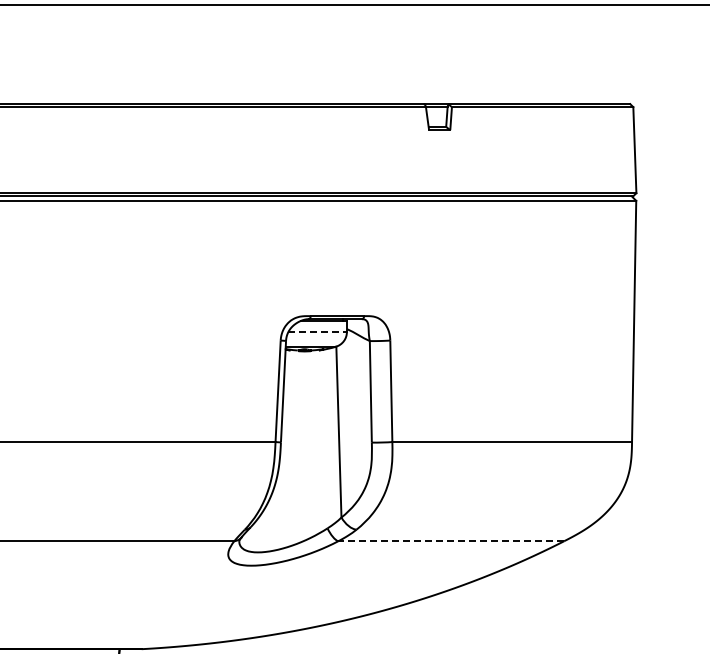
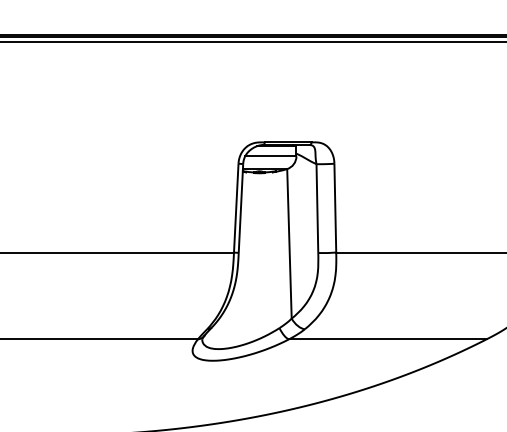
line: (318, 332) -> (271, 156), dashed -> solid
line: (451, 541) -> (387, 339), dashed -> solid

